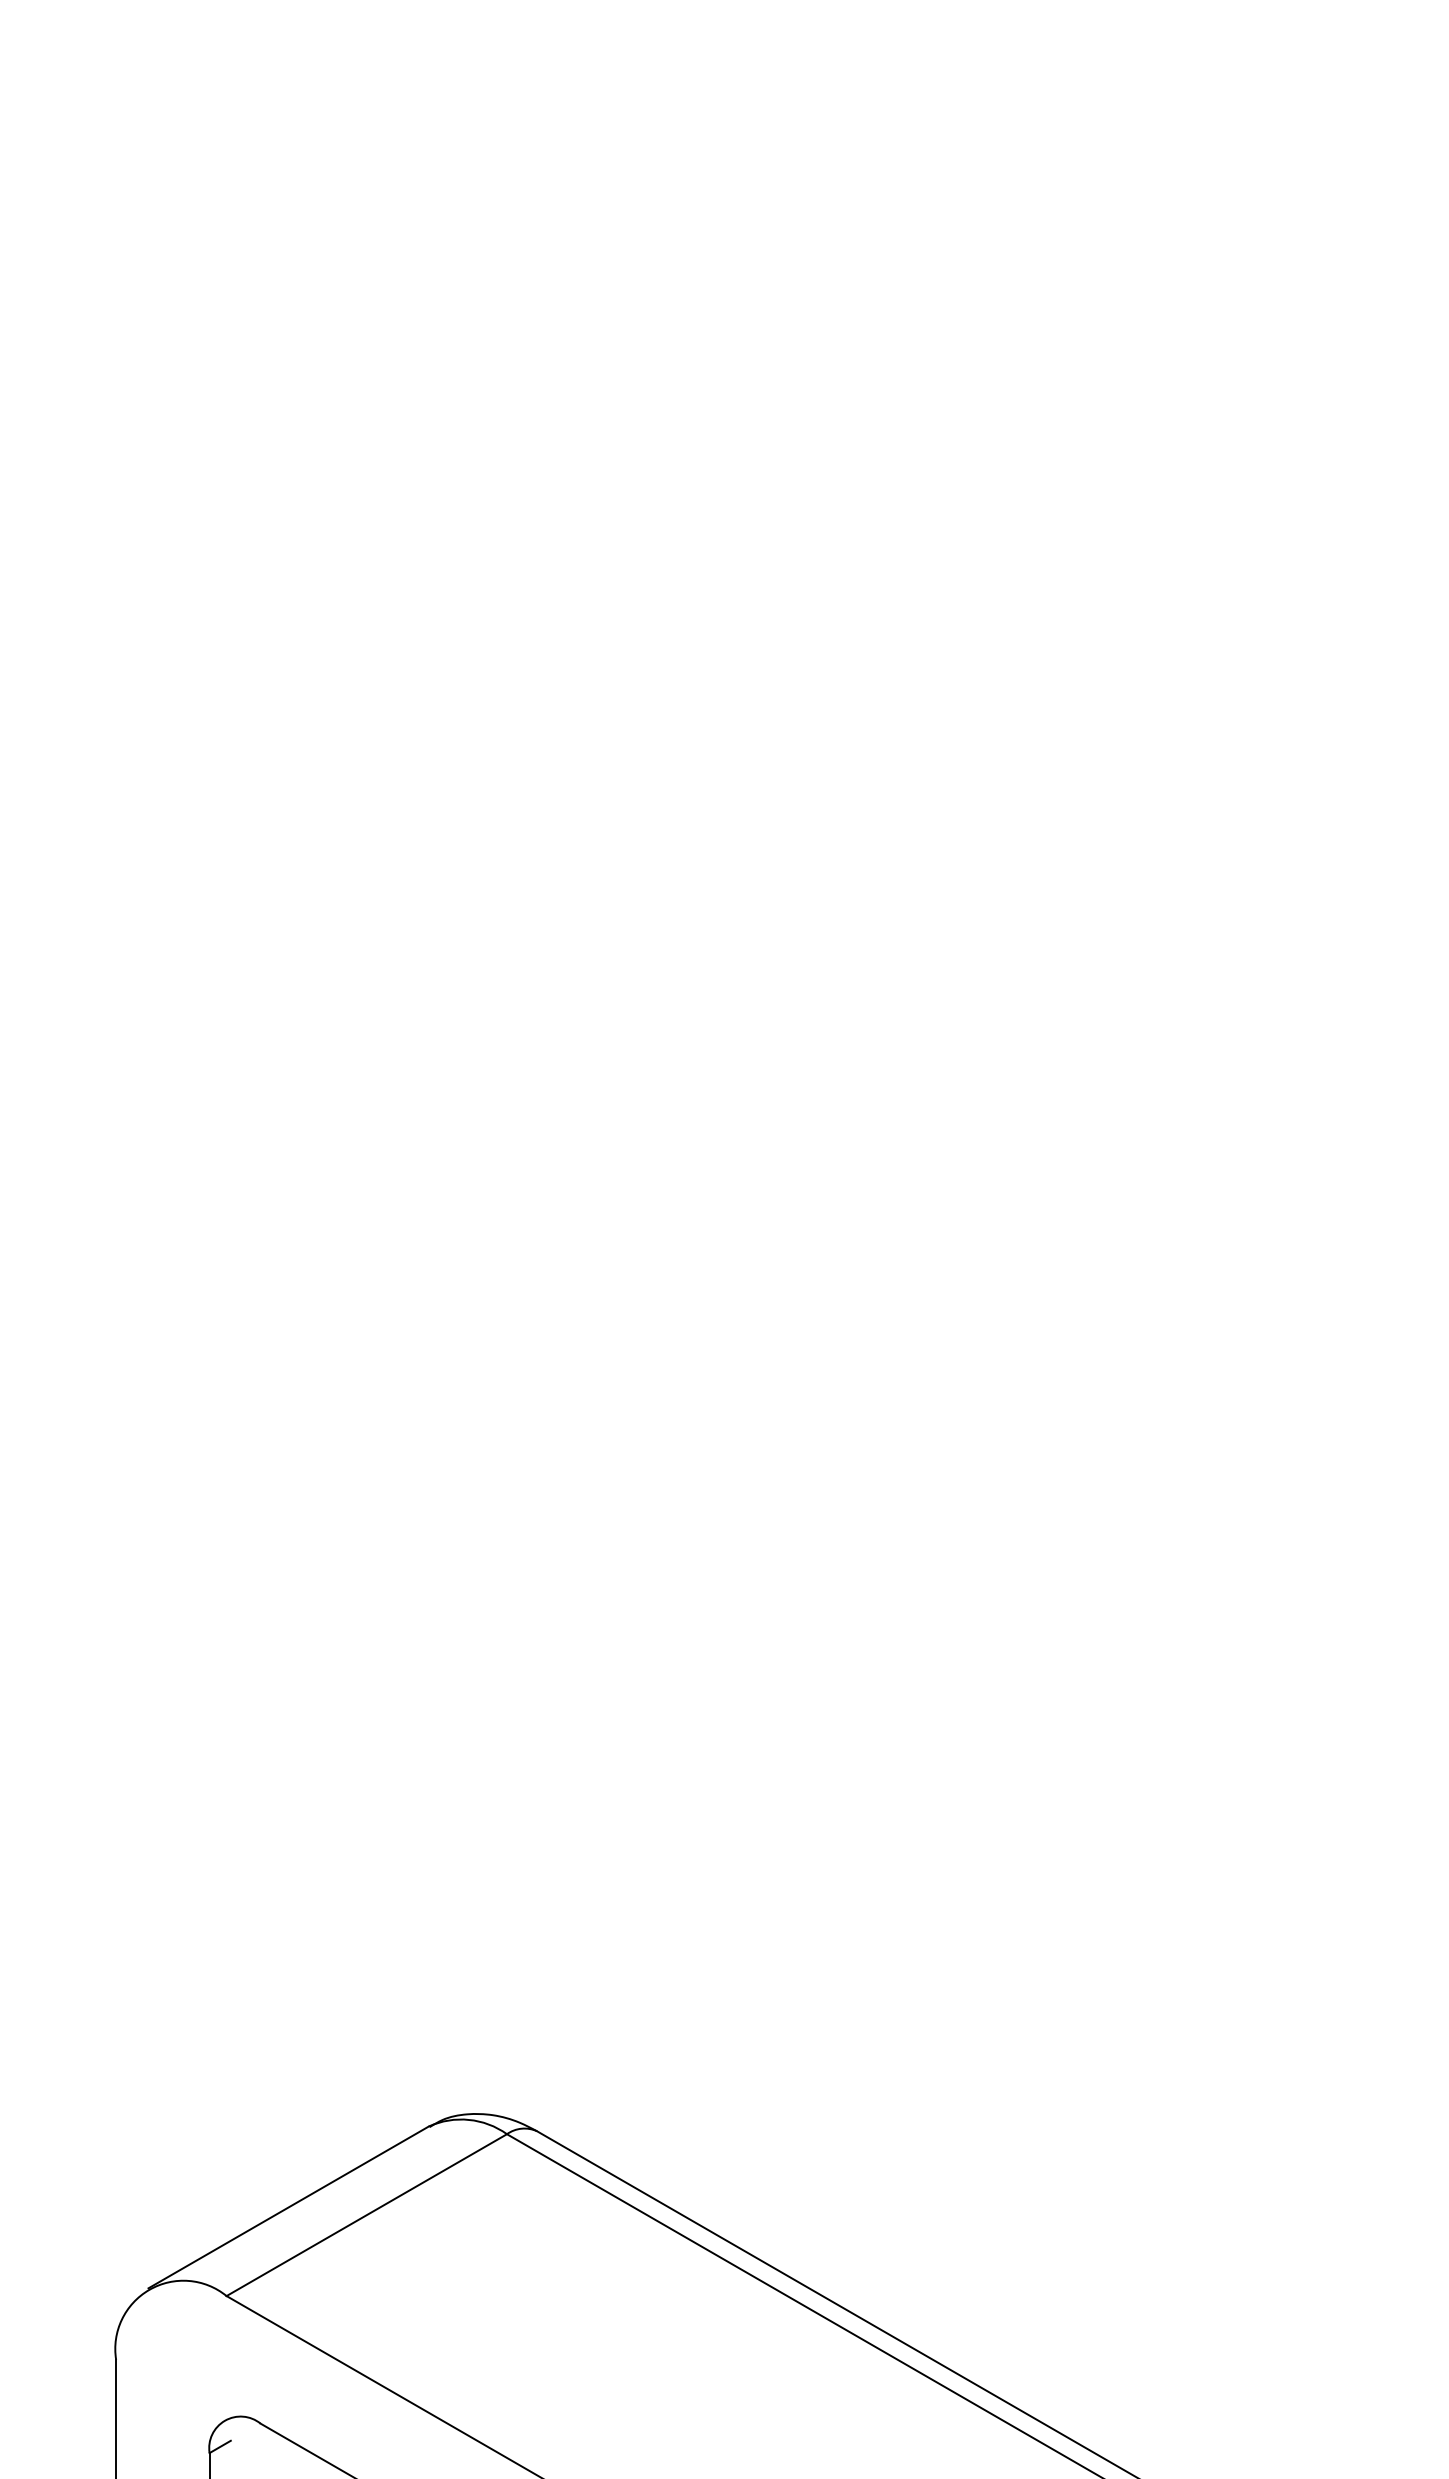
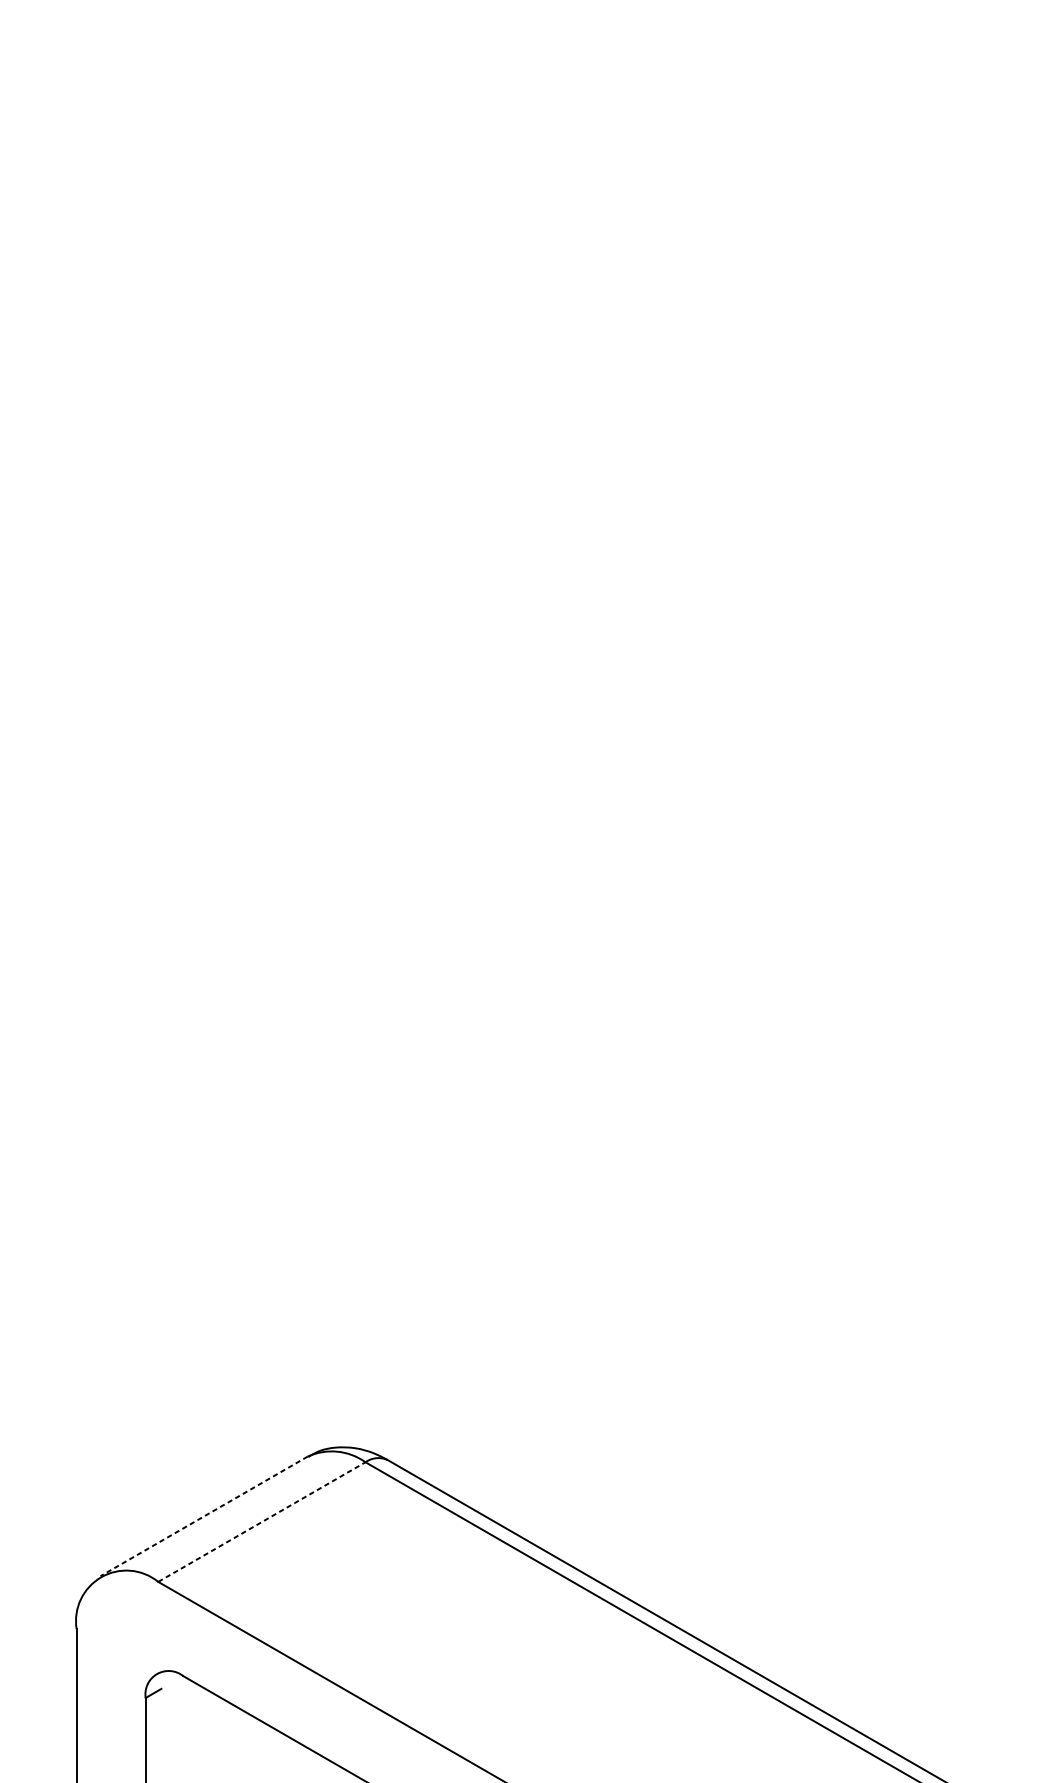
line: (288, 2207) -> (204, 1516), solid -> dashed
line: (366, 2215) -> (261, 1522), solid -> dashed

